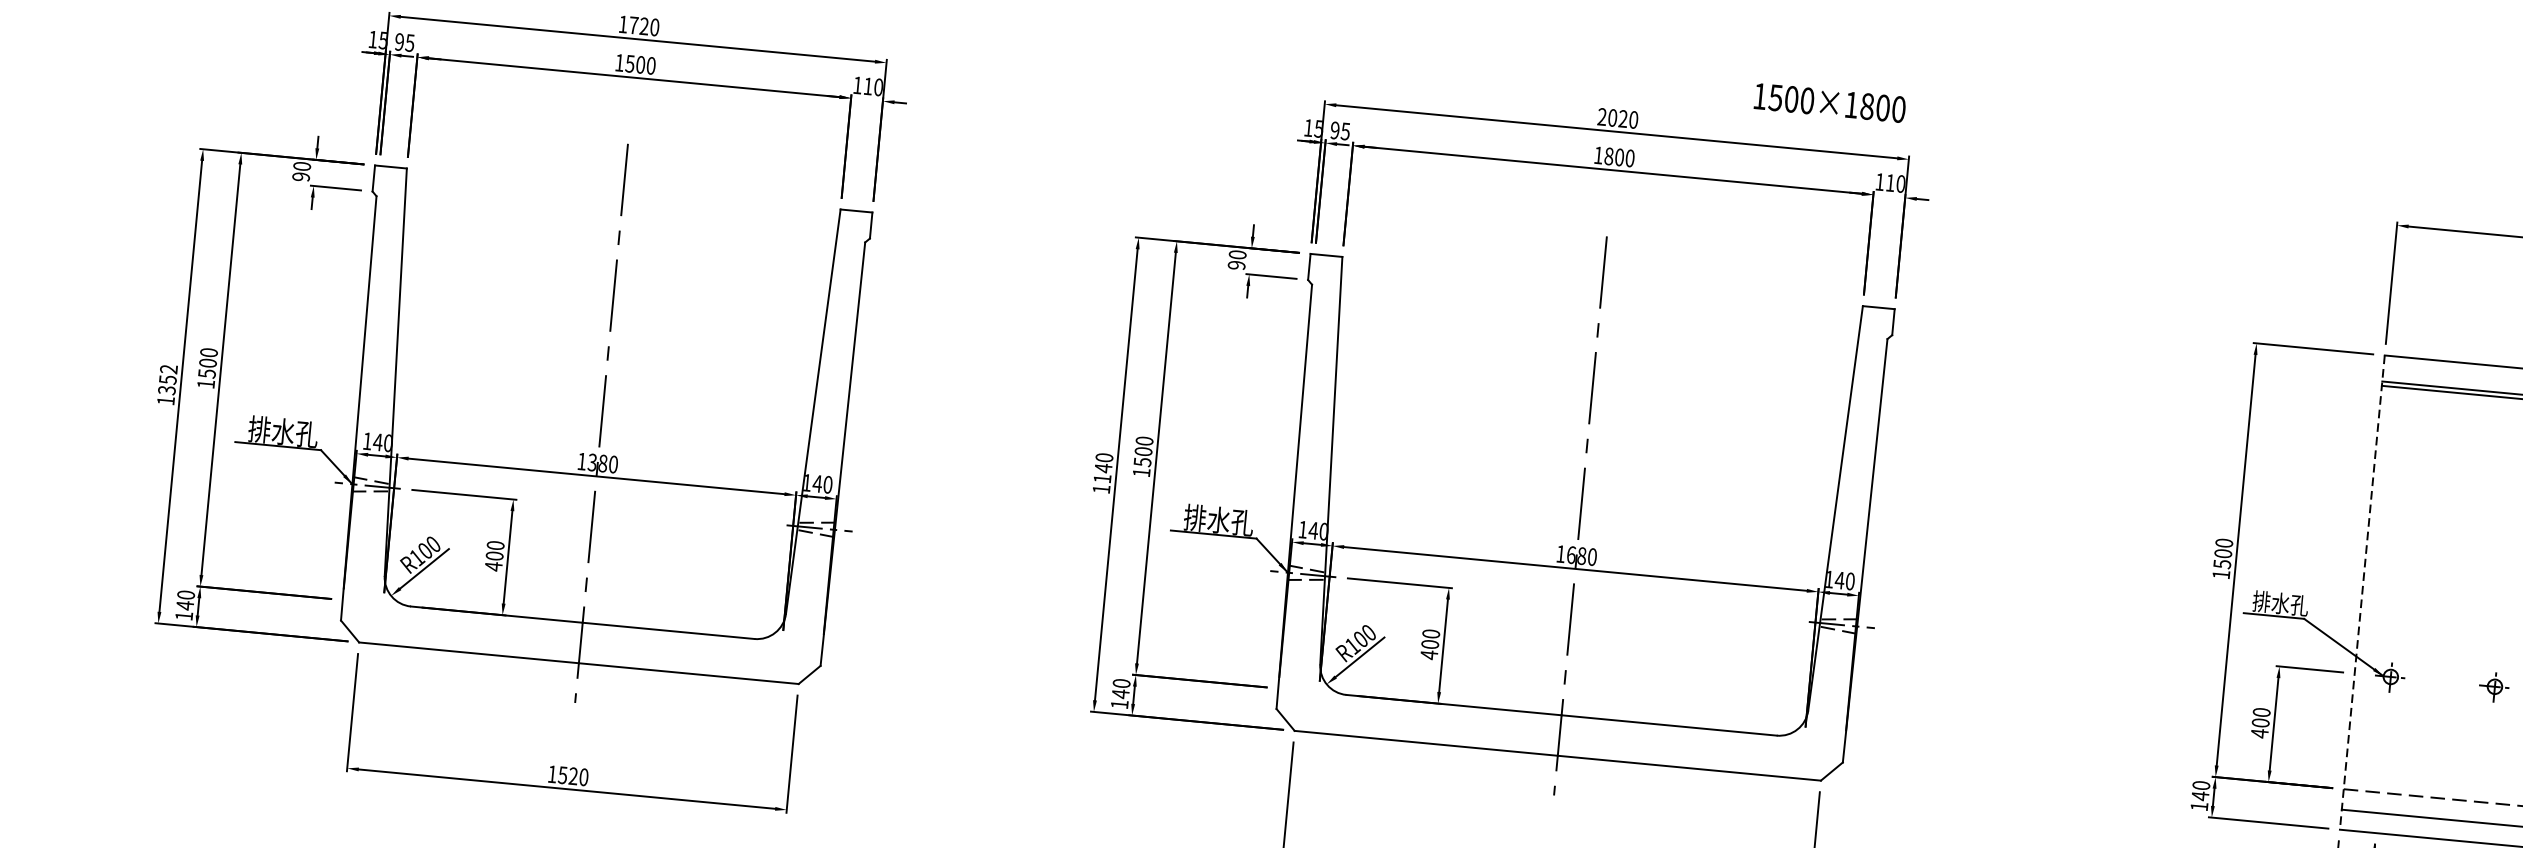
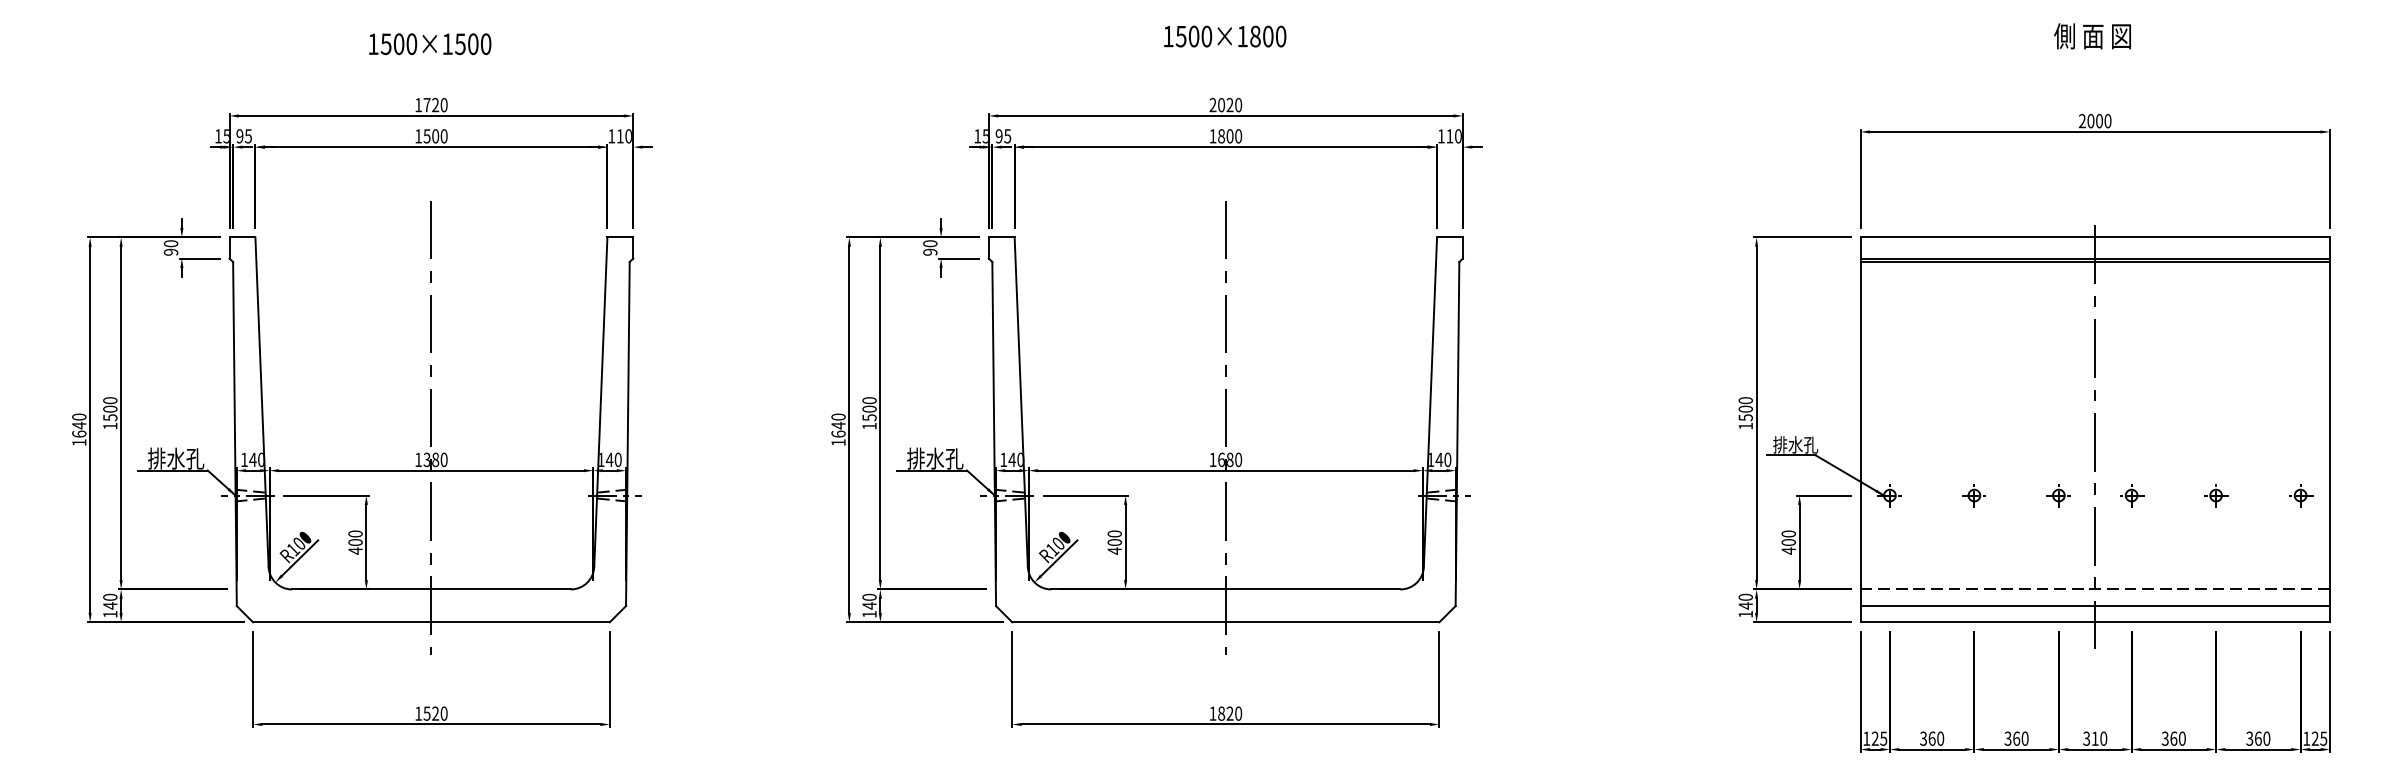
text: (1830, 102) -> (1225, 36), moved
text: (168, 379) -> (79, 425), 1352 -> 1640
text: (1102, 477) -> (838, 433), 1140 -> 1640
line: (2362, 593) -> (1860, 430), dashed -> solid

